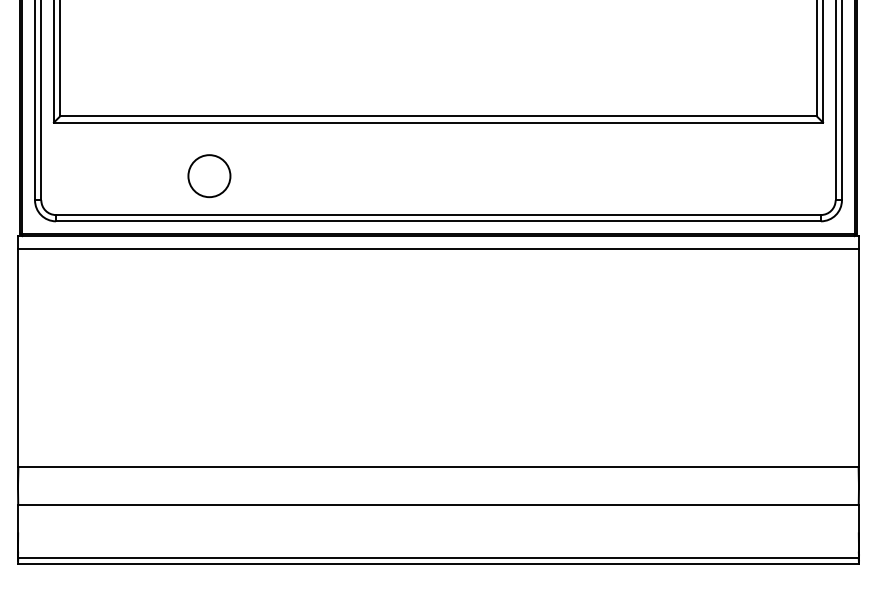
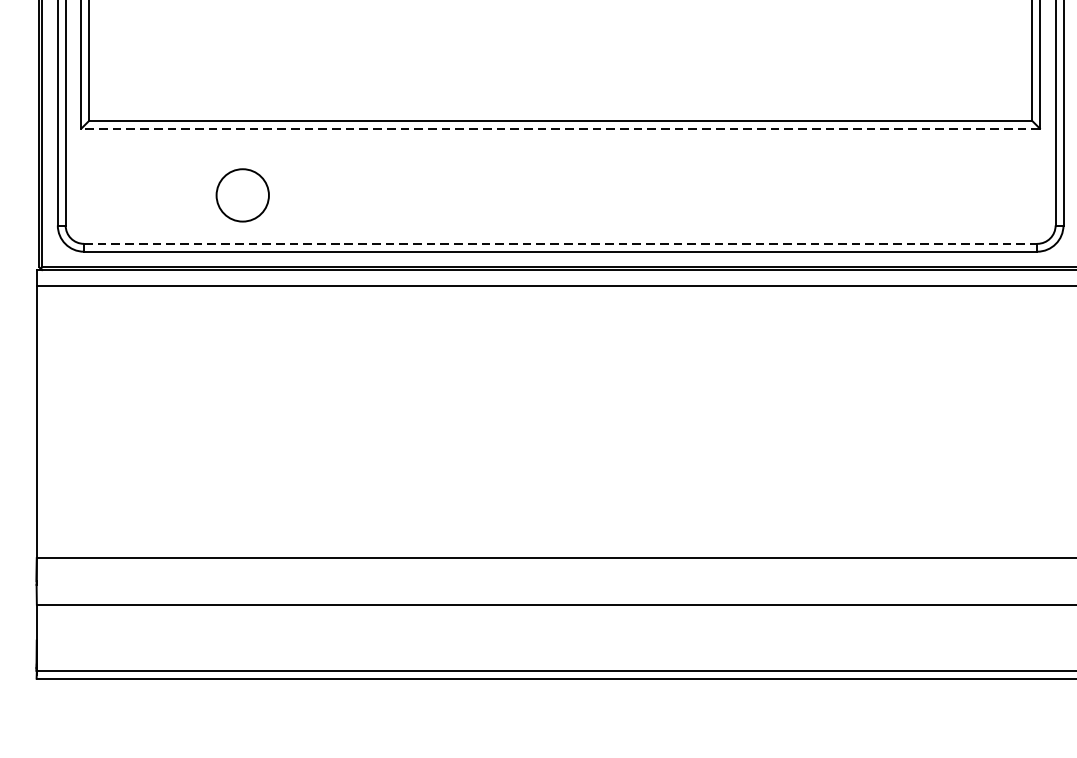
line: (438, 122) -> (560, 128), solid -> dashed
circle: (209, 176) -> (242, 195), moved
line: (438, 215) -> (560, 244), solid -> dashed

